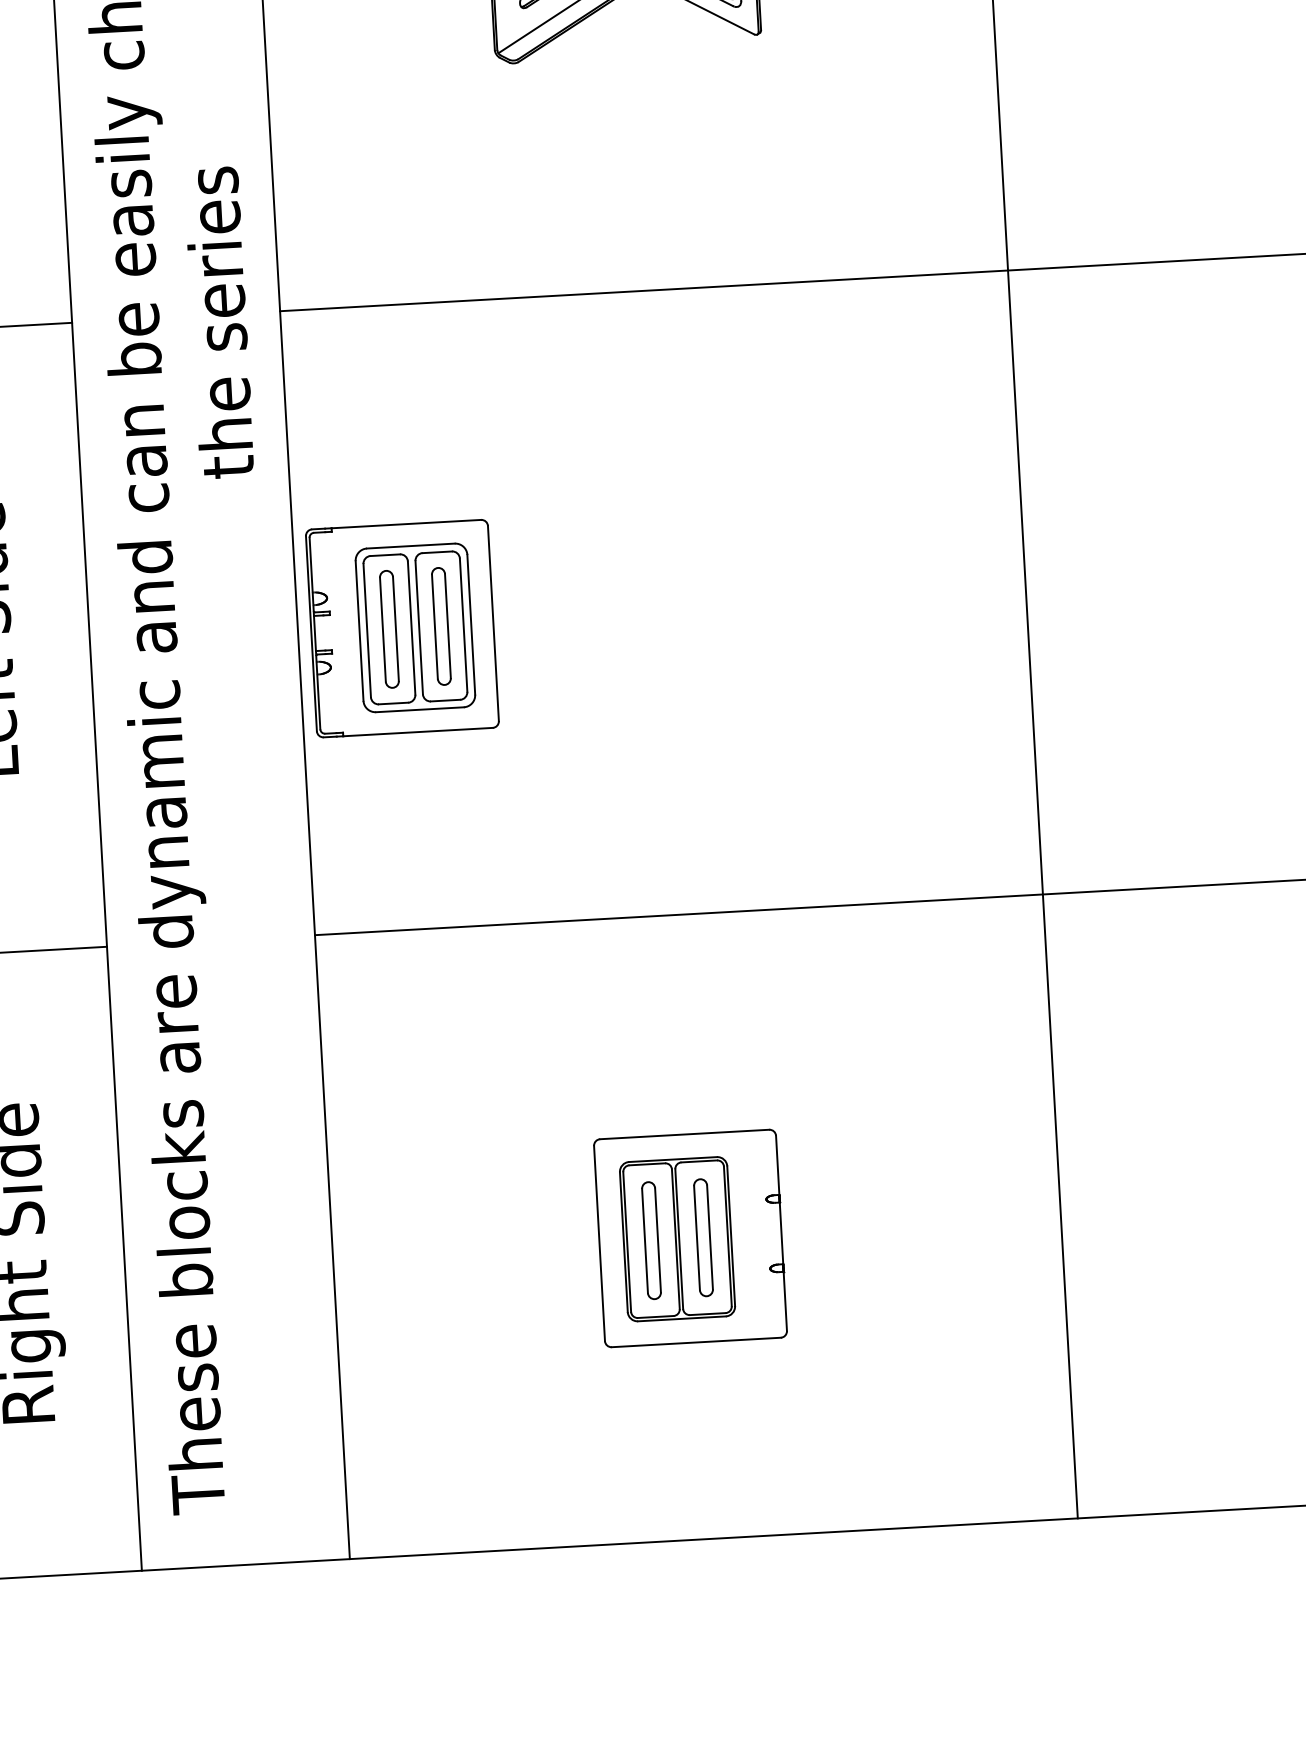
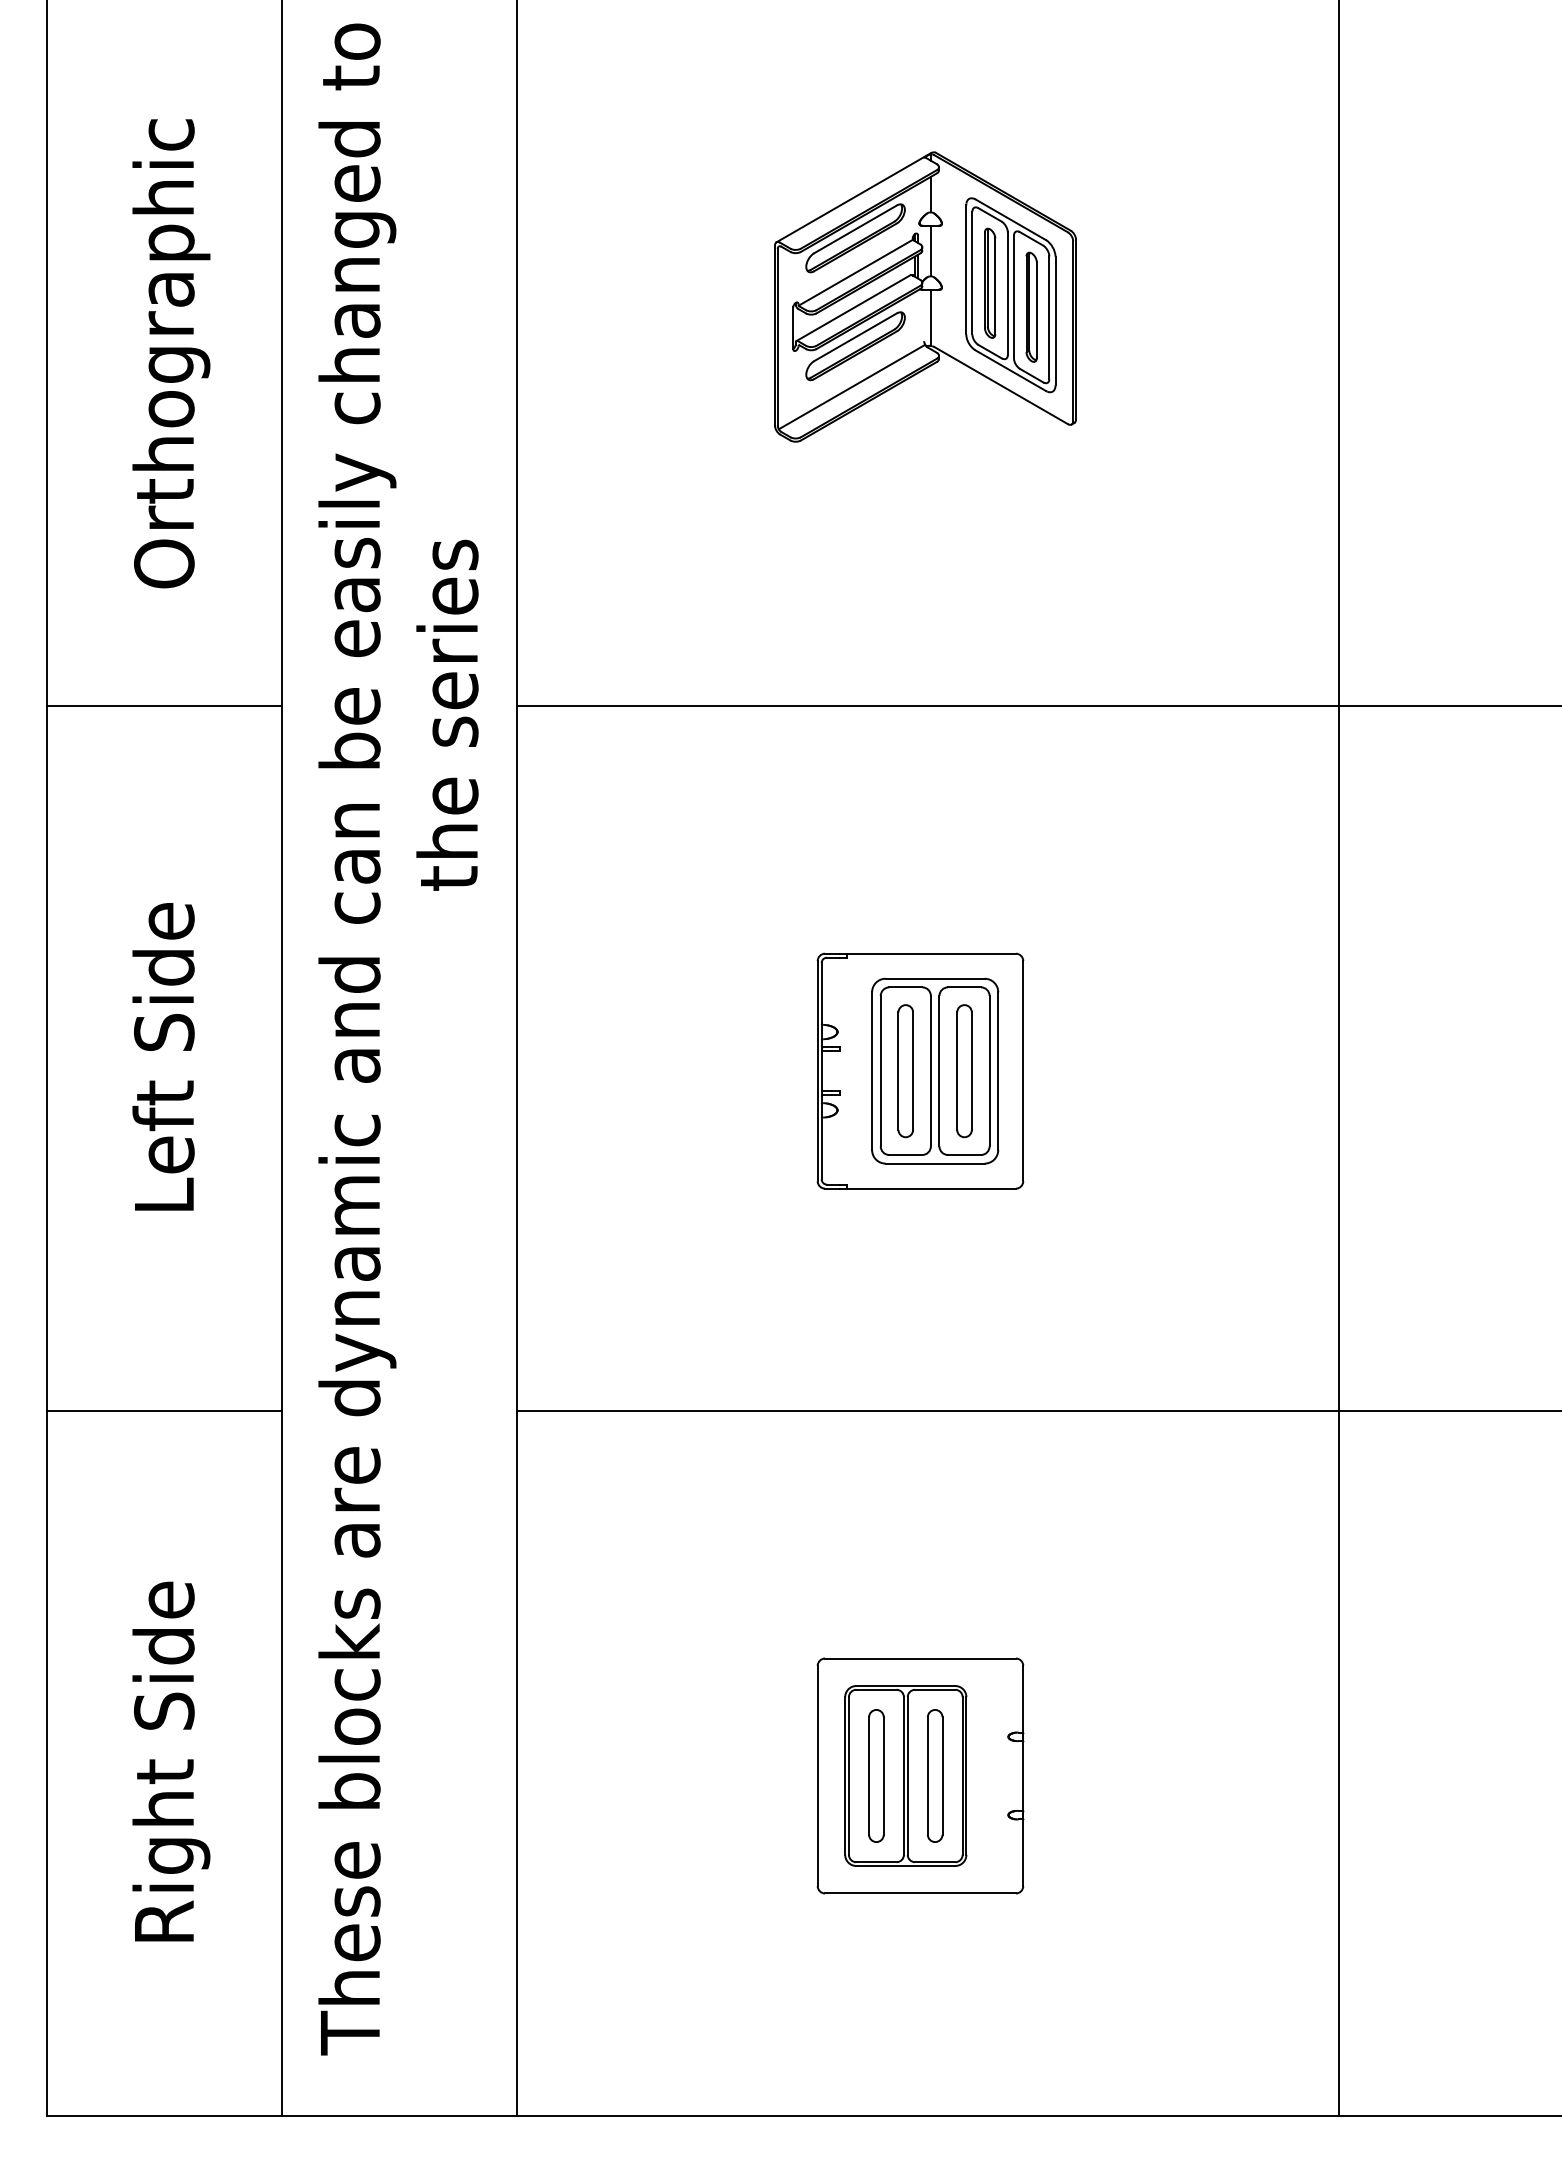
part: (402, 628) -> (920, 1070), moved

